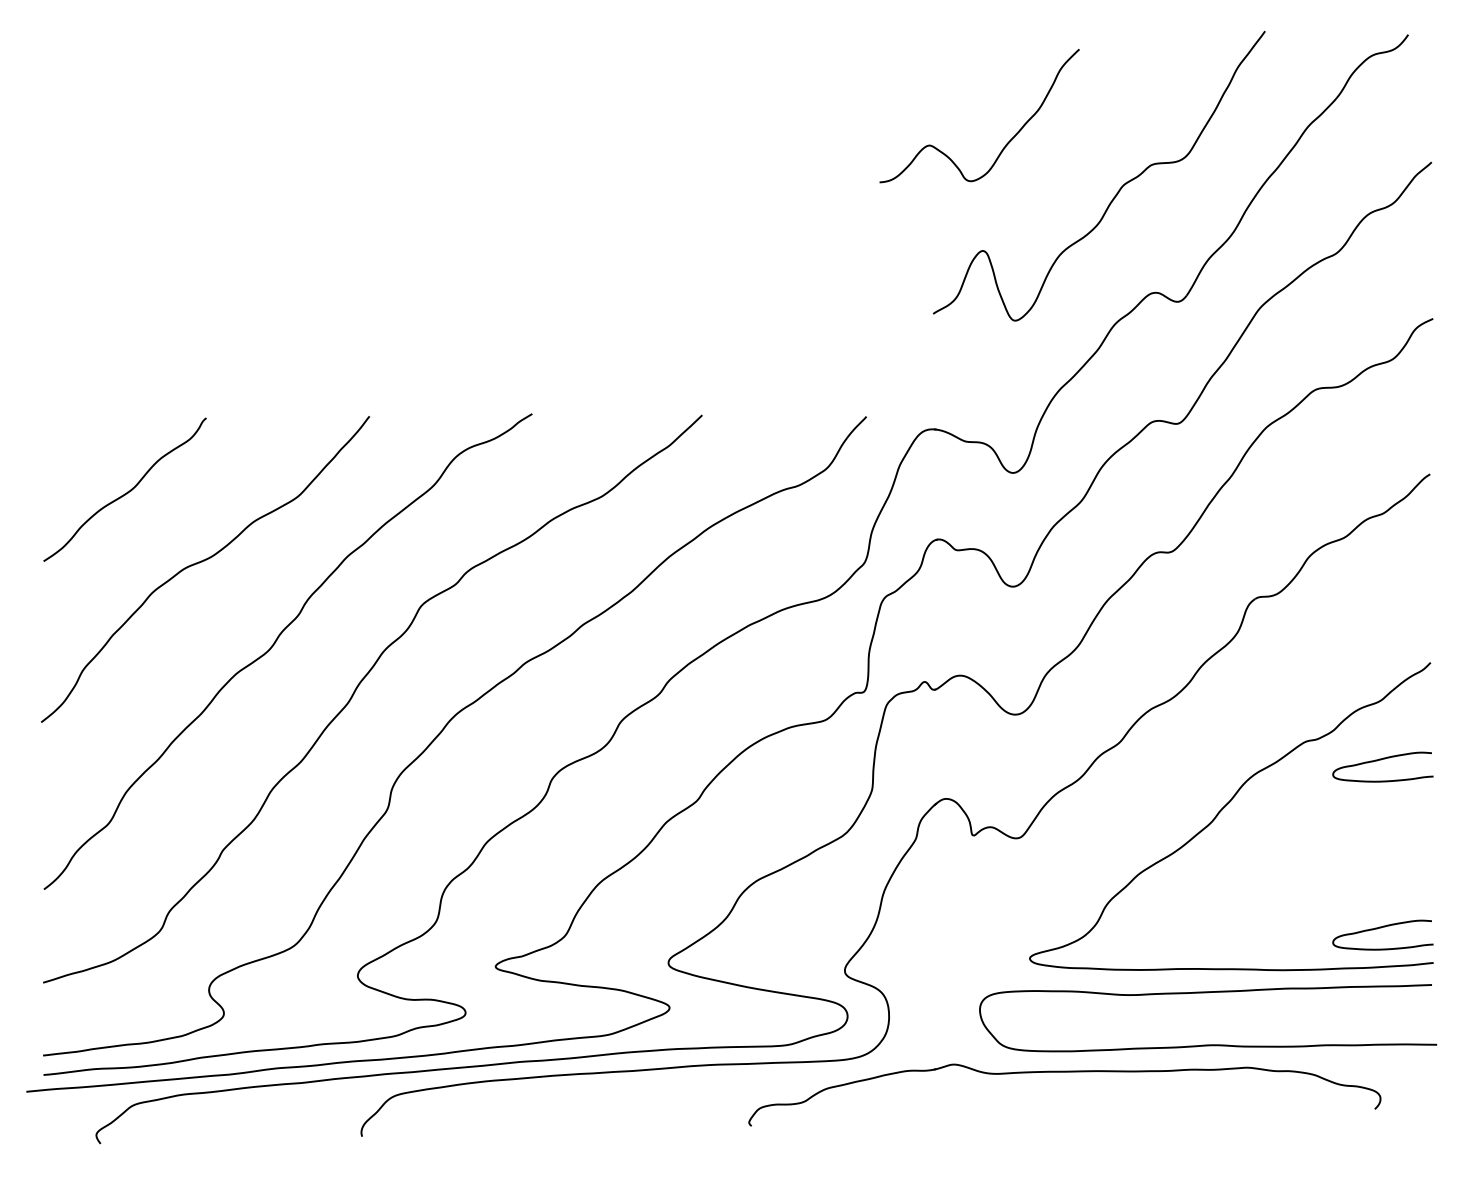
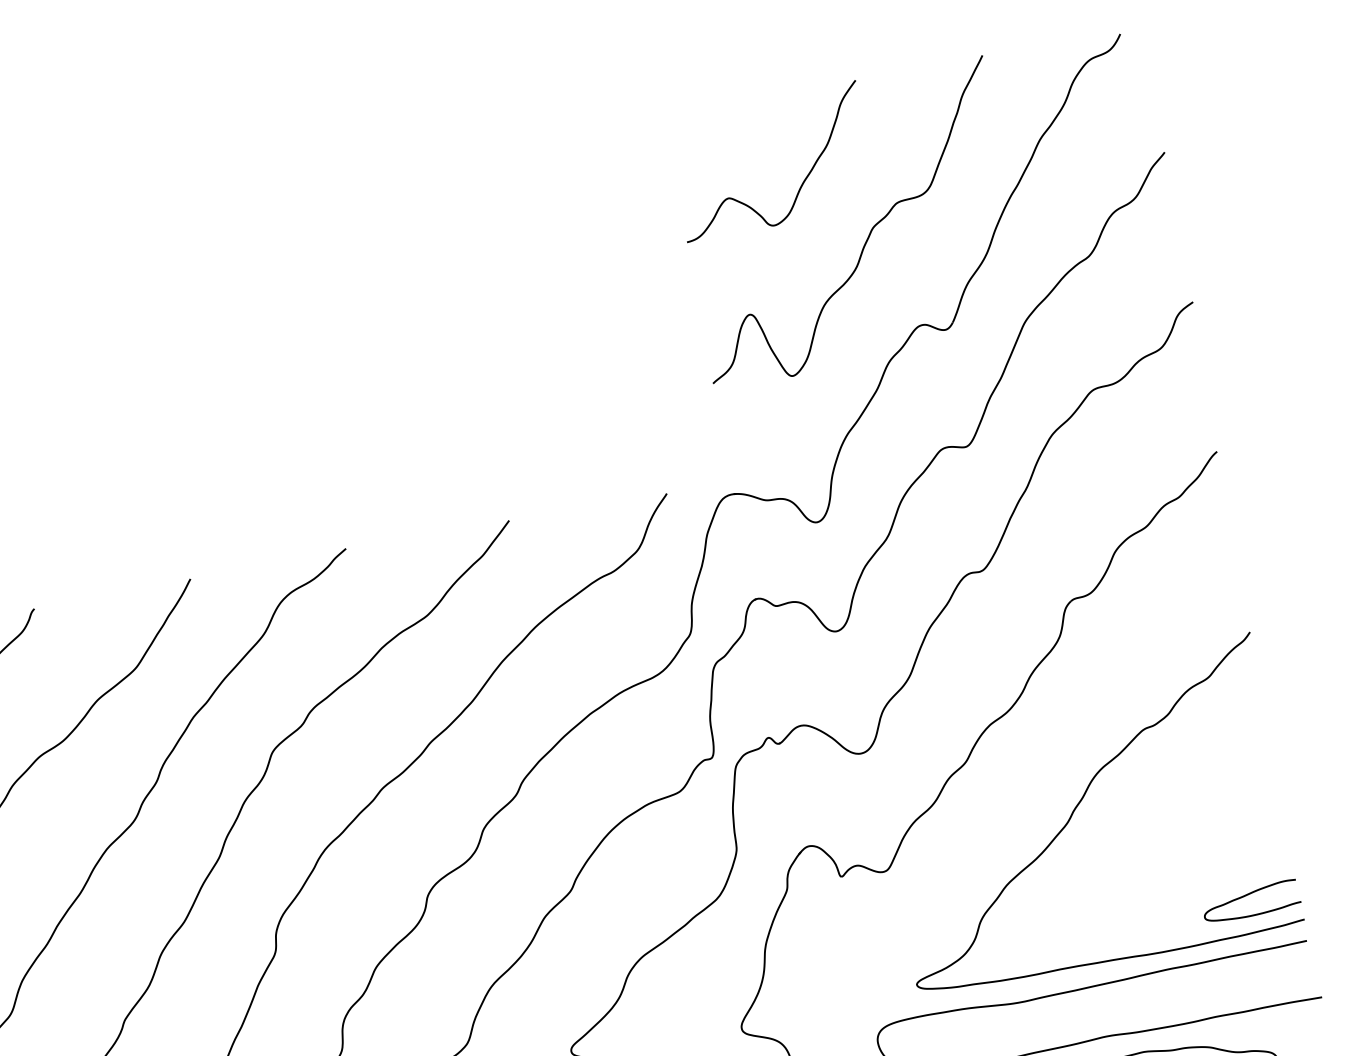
curve: (1007, 142) -> (802, 182), moved
curve: (1381, 760) -> (1219, 734), removed

